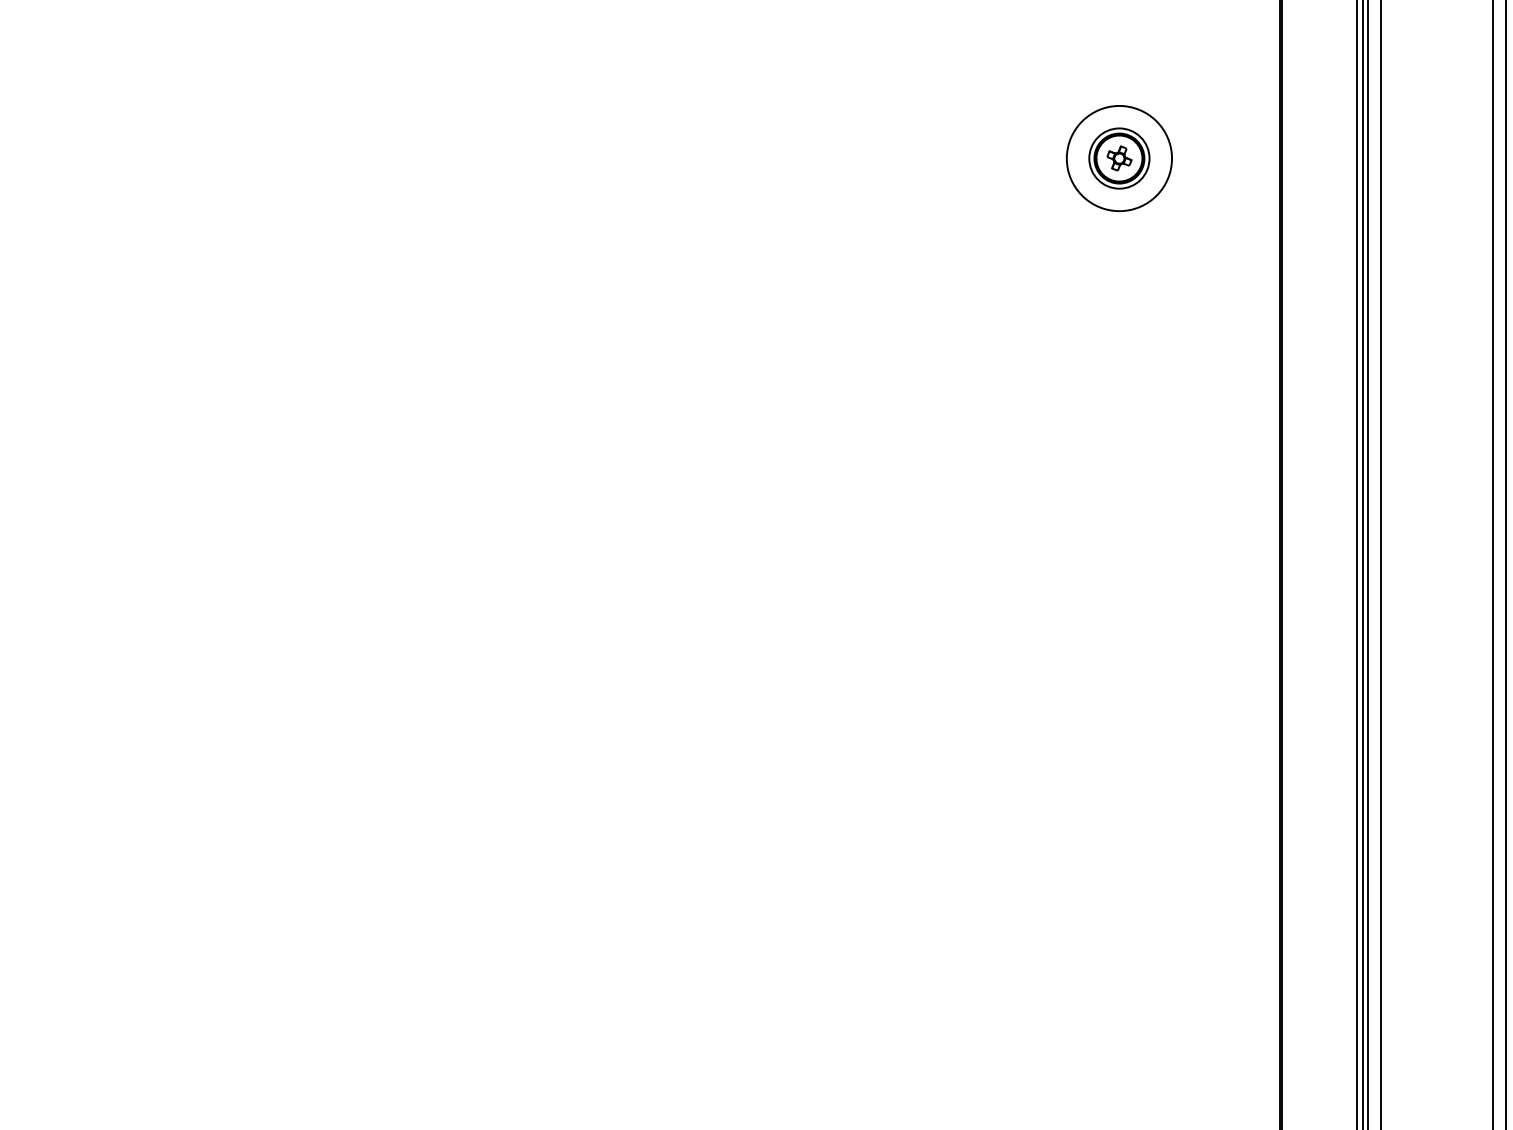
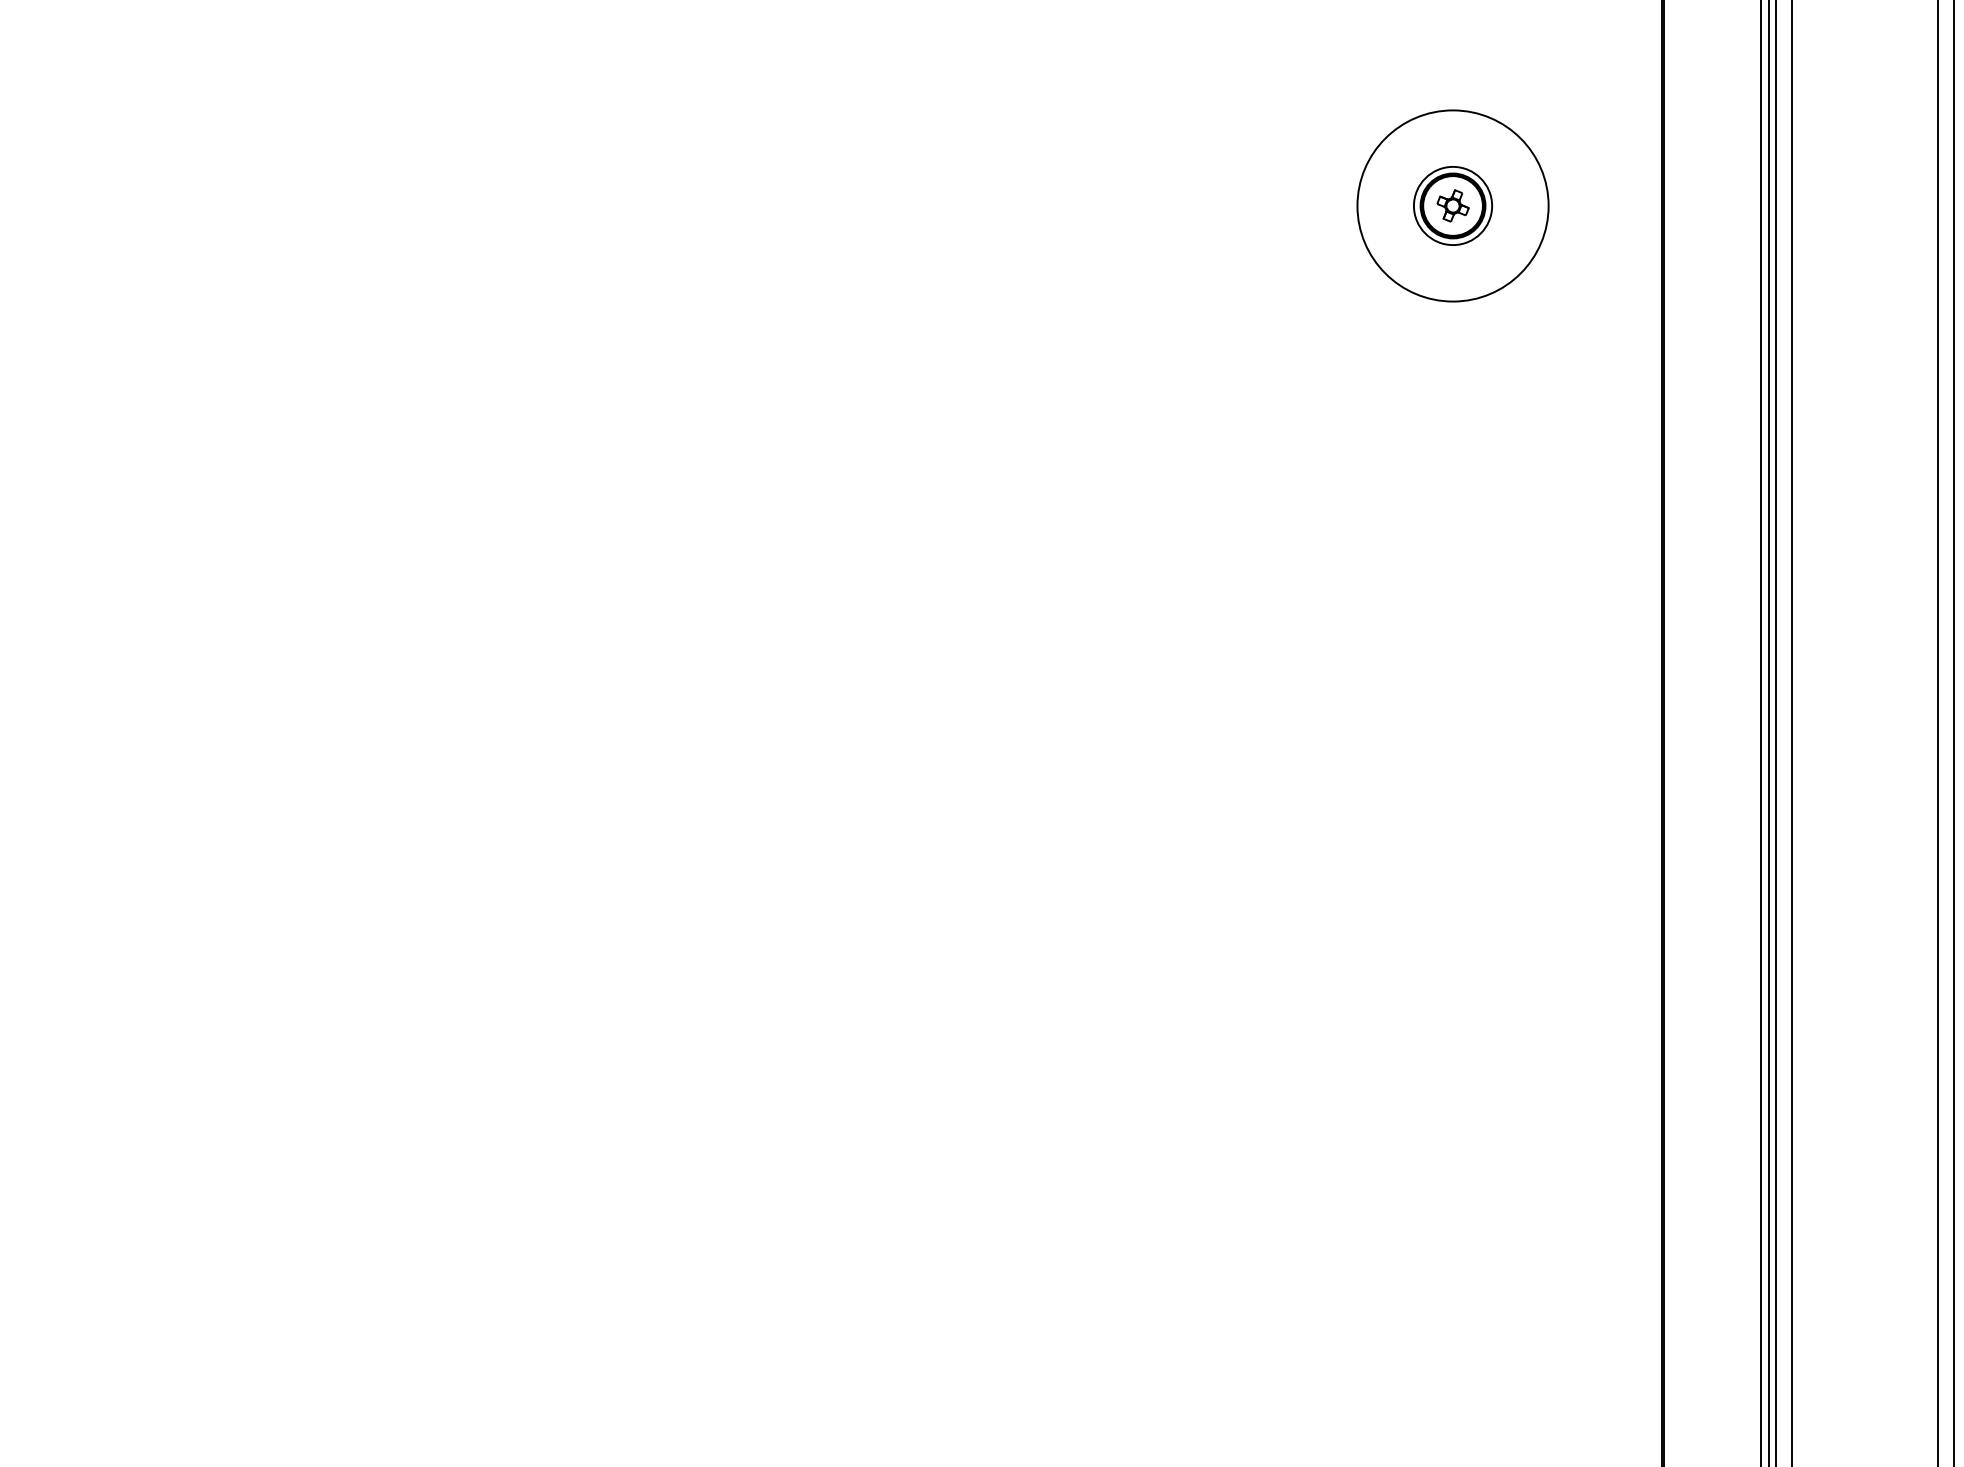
circle: (1119, 158) -> (1453, 205), size x1.4

